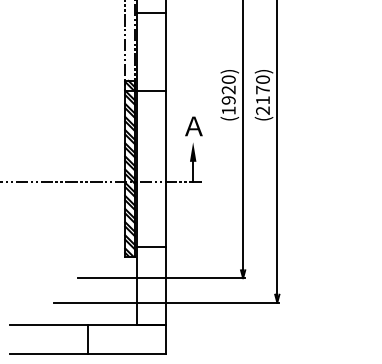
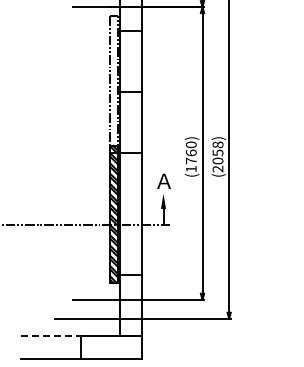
text: (262, 89) -> (217, 152), (2170) -> (2058)
text: (227, 94) -> (190, 156), (1920) -> (1760)
line: (49, 325) -> (51, 336), solid -> dashed

